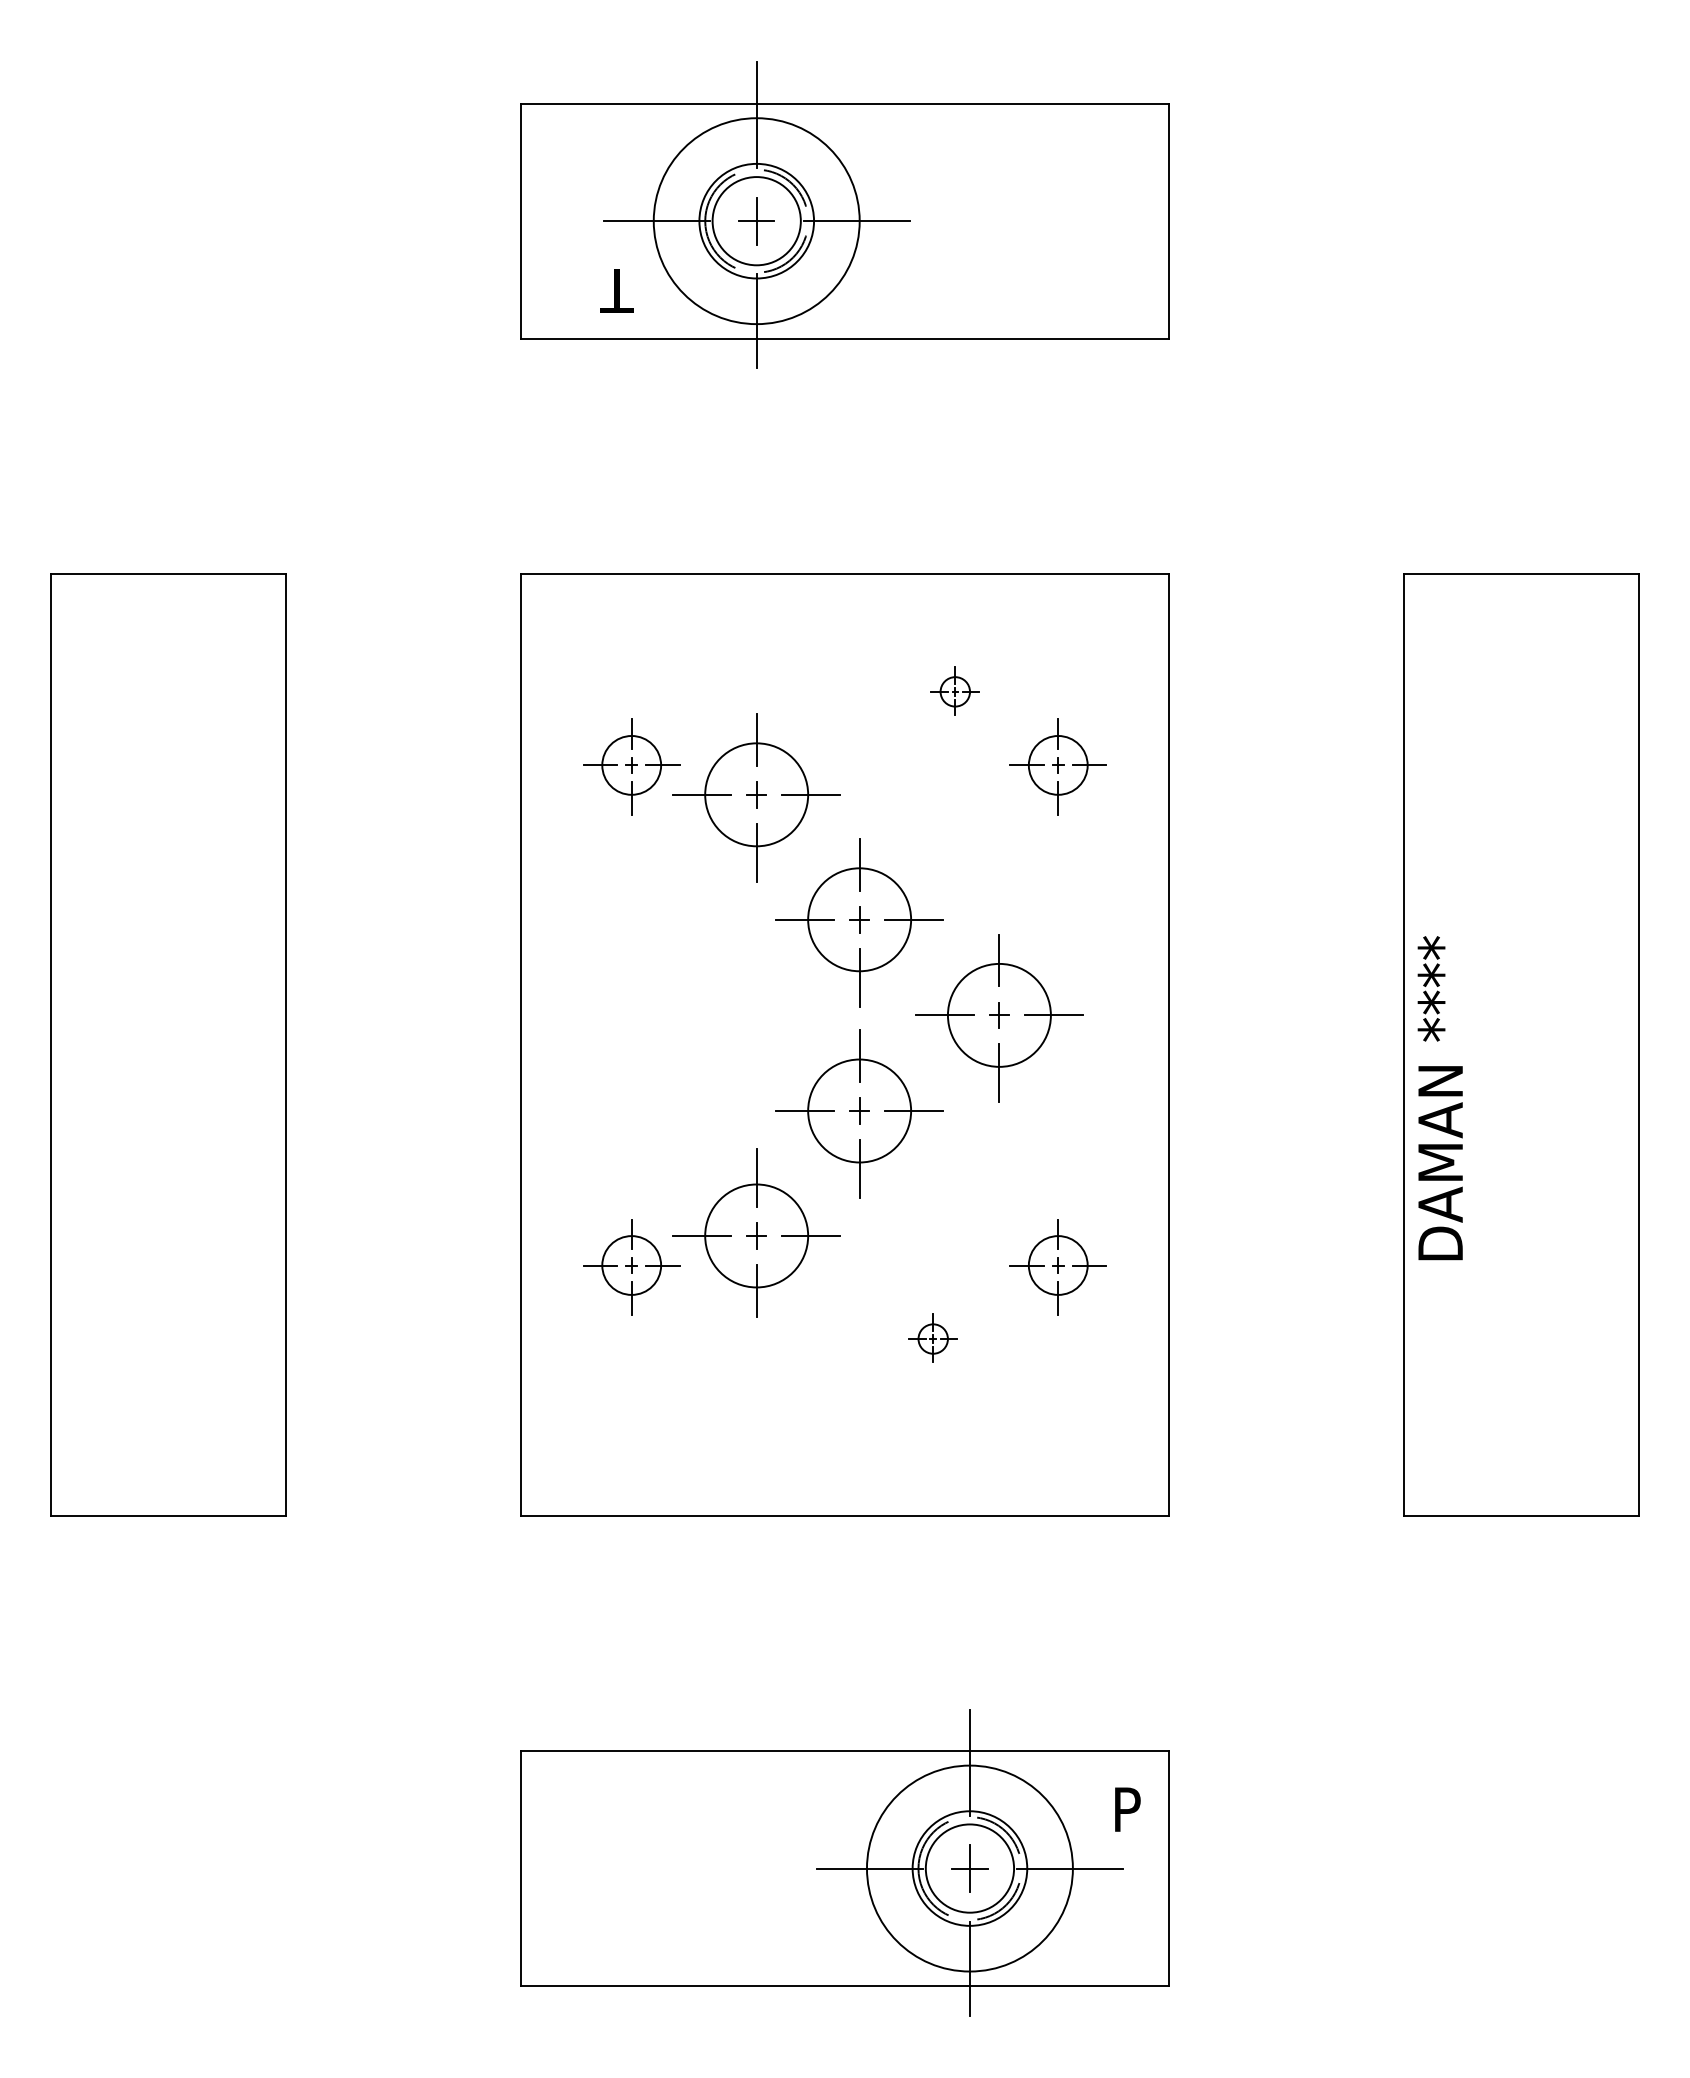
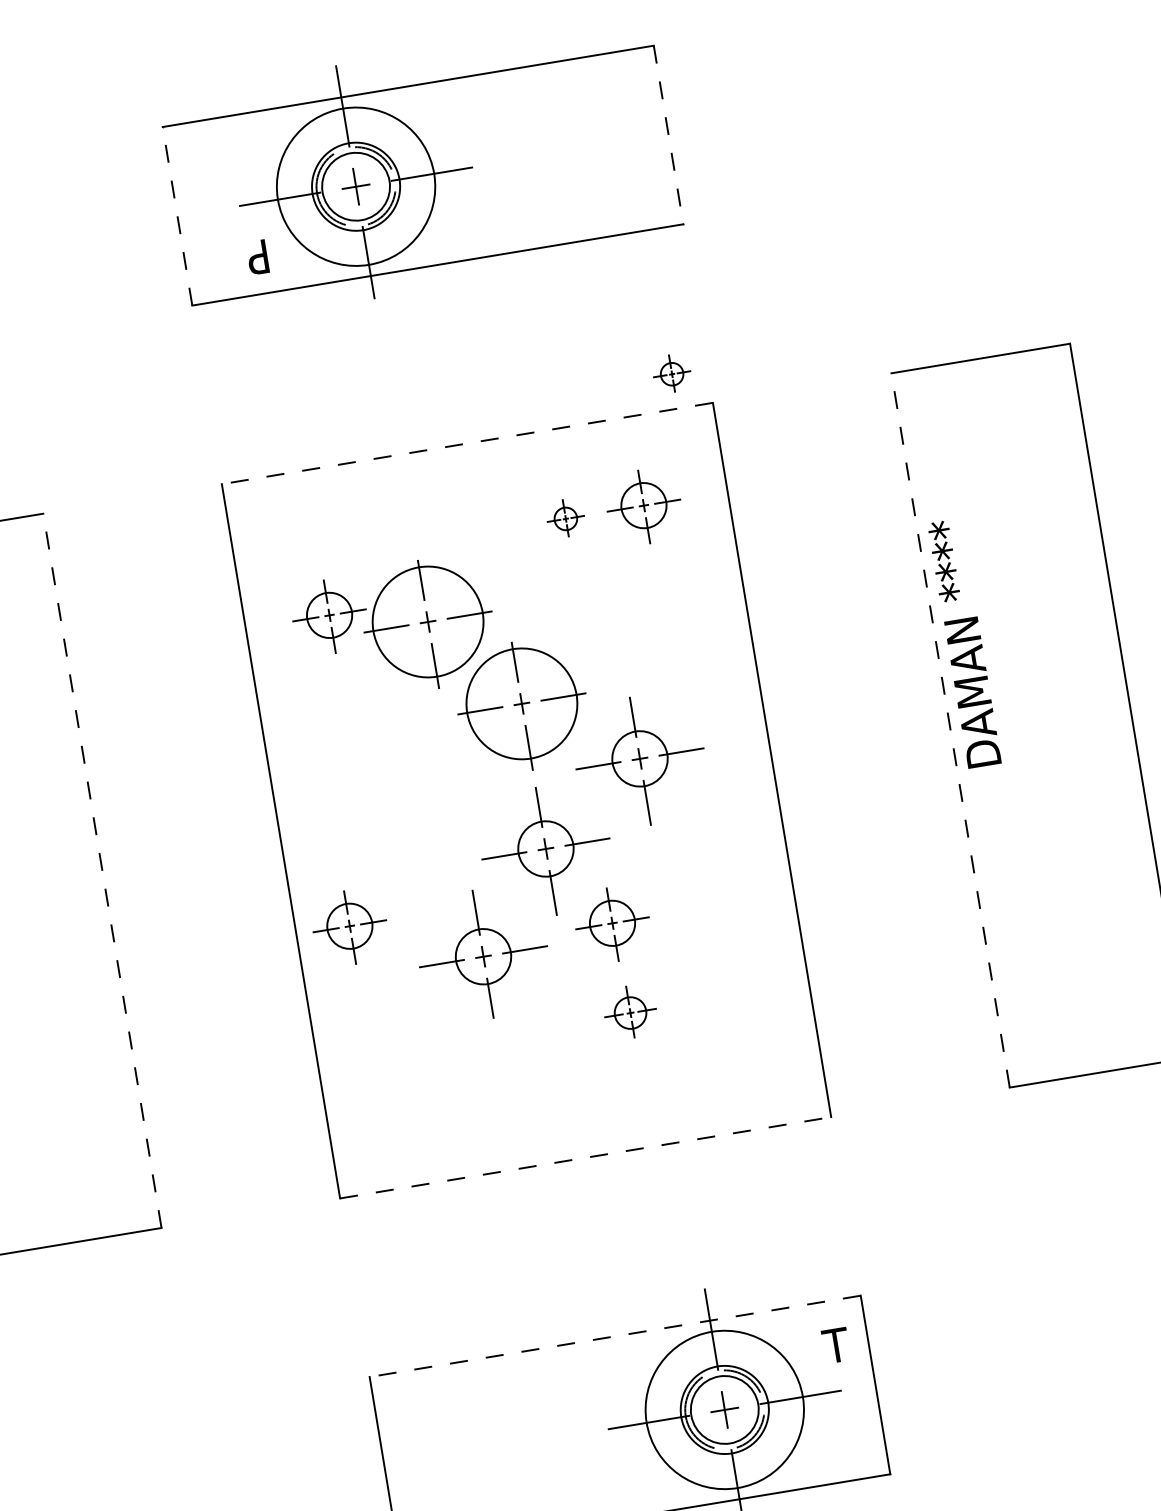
line: (521, 221) -> (177, 216), solid -> dashed
line: (1168, 221) -> (668, 135), solid -> dashed
text: (616, 291) -> (258, 257), T -> P
part: (1121, 527) -> (671, 373), added
line: (845, 574) -> (467, 443), solid -> dashed
part: (1057, 766) -> (643, 506), moved
circle: (756, 794) -> (427, 621), size x1.4
circle: (859, 919) -> (521, 703), size x1.4
circle: (998, 1014) -> (639, 758), size x0.7
line: (286, 1044) -> (102, 870), solid -> dashed
line: (1403, 1044) -> (950, 730), solid -> dashed
text: (1439, 1098) -> (964, 643), moved
circle: (859, 1110) -> (545, 848), size x0.7
circle: (756, 1235) -> (483, 956), size x0.7
part: (631, 1267) -> (349, 927), moved
part: (1057, 1267) -> (612, 924), moved
part: (932, 1337) -> (629, 1011), size x1.4
line: (845, 1515) -> (586, 1157), solid -> dashed
line: (845, 1750) -> (615, 1335), solid -> dashed
text: (1126, 1809) -> (836, 1345), P -> T

